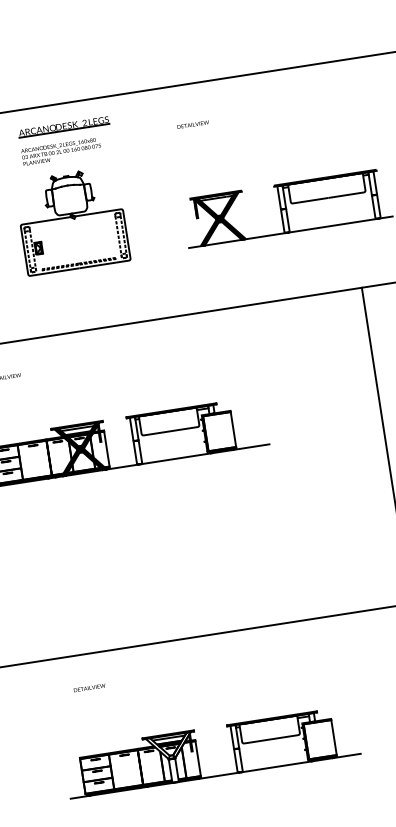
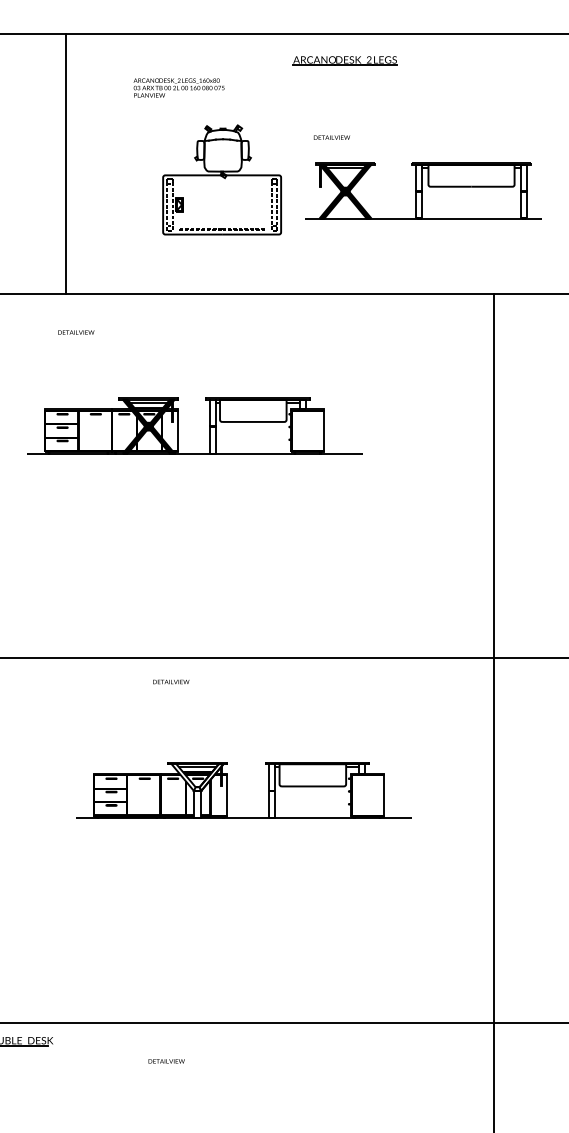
text: (192, 124) -> (331, 137), moved
part: (63, 126) -> (344, 60), moved
part: (71, 220) -> (221, 179), moved
text: (89, 687) -> (171, 681), moved

